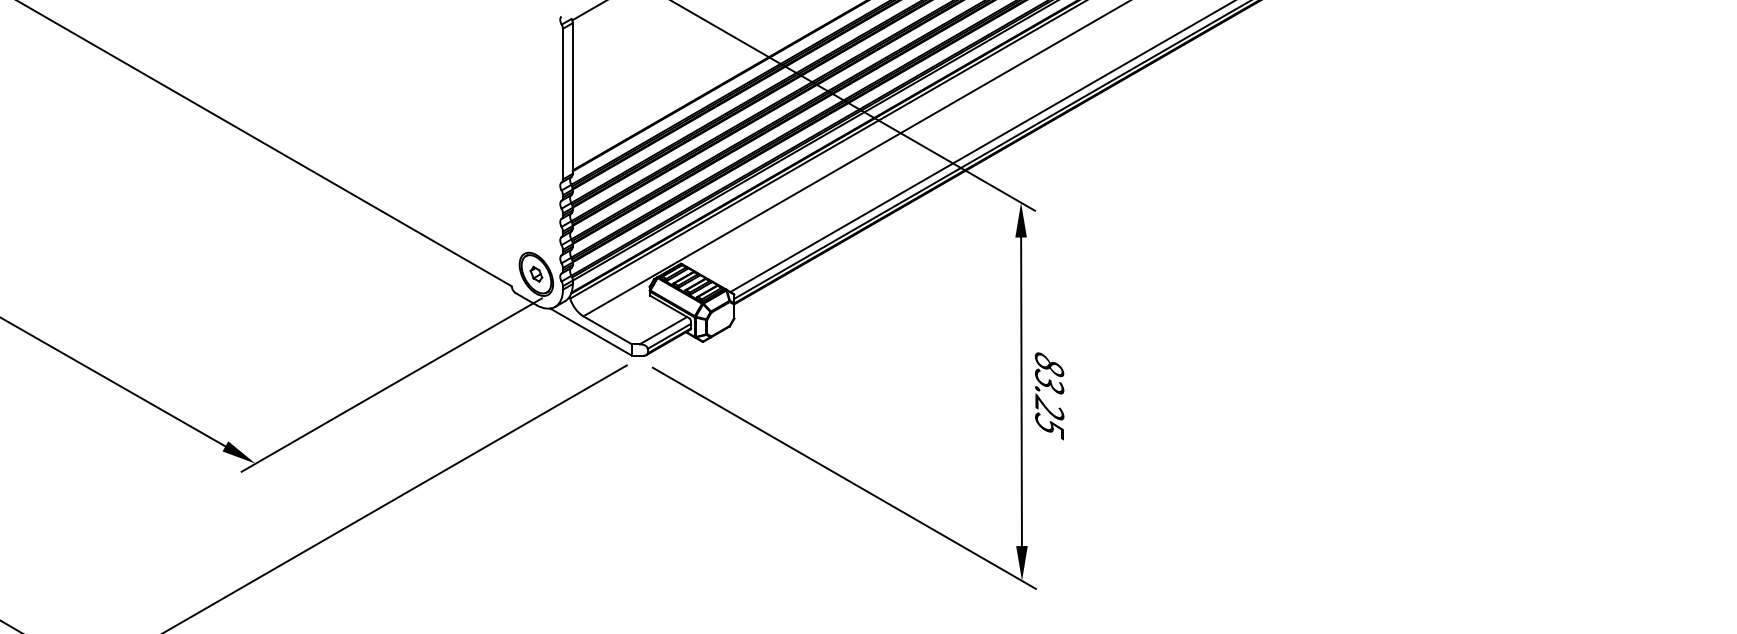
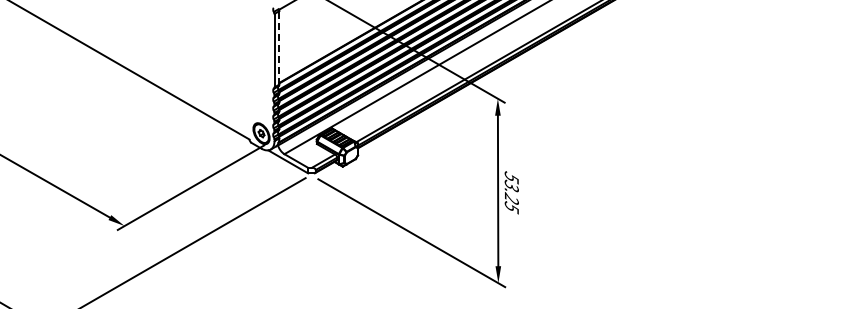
line: (573, 97) -> (279, 47), solid -> dashed
text: (1048, 364) -> (511, 177), 83.25 -> 53.25

